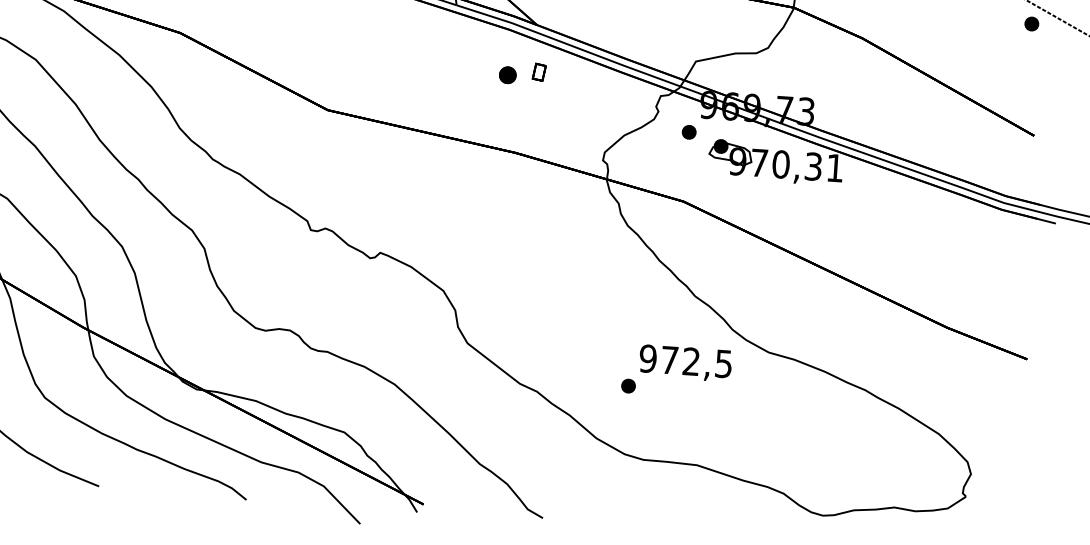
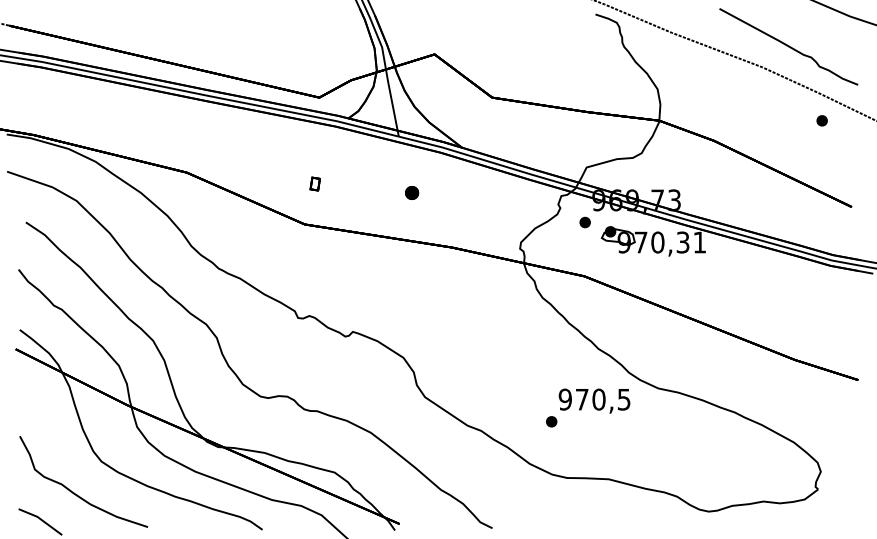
part: (1031, 23) -> (821, 120), moved
part: (538, 71) -> (314, 183), moved
part: (508, 74) -> (412, 192), moved
text: (690, 361) -> (598, 399), 972,5 -> 970,5

